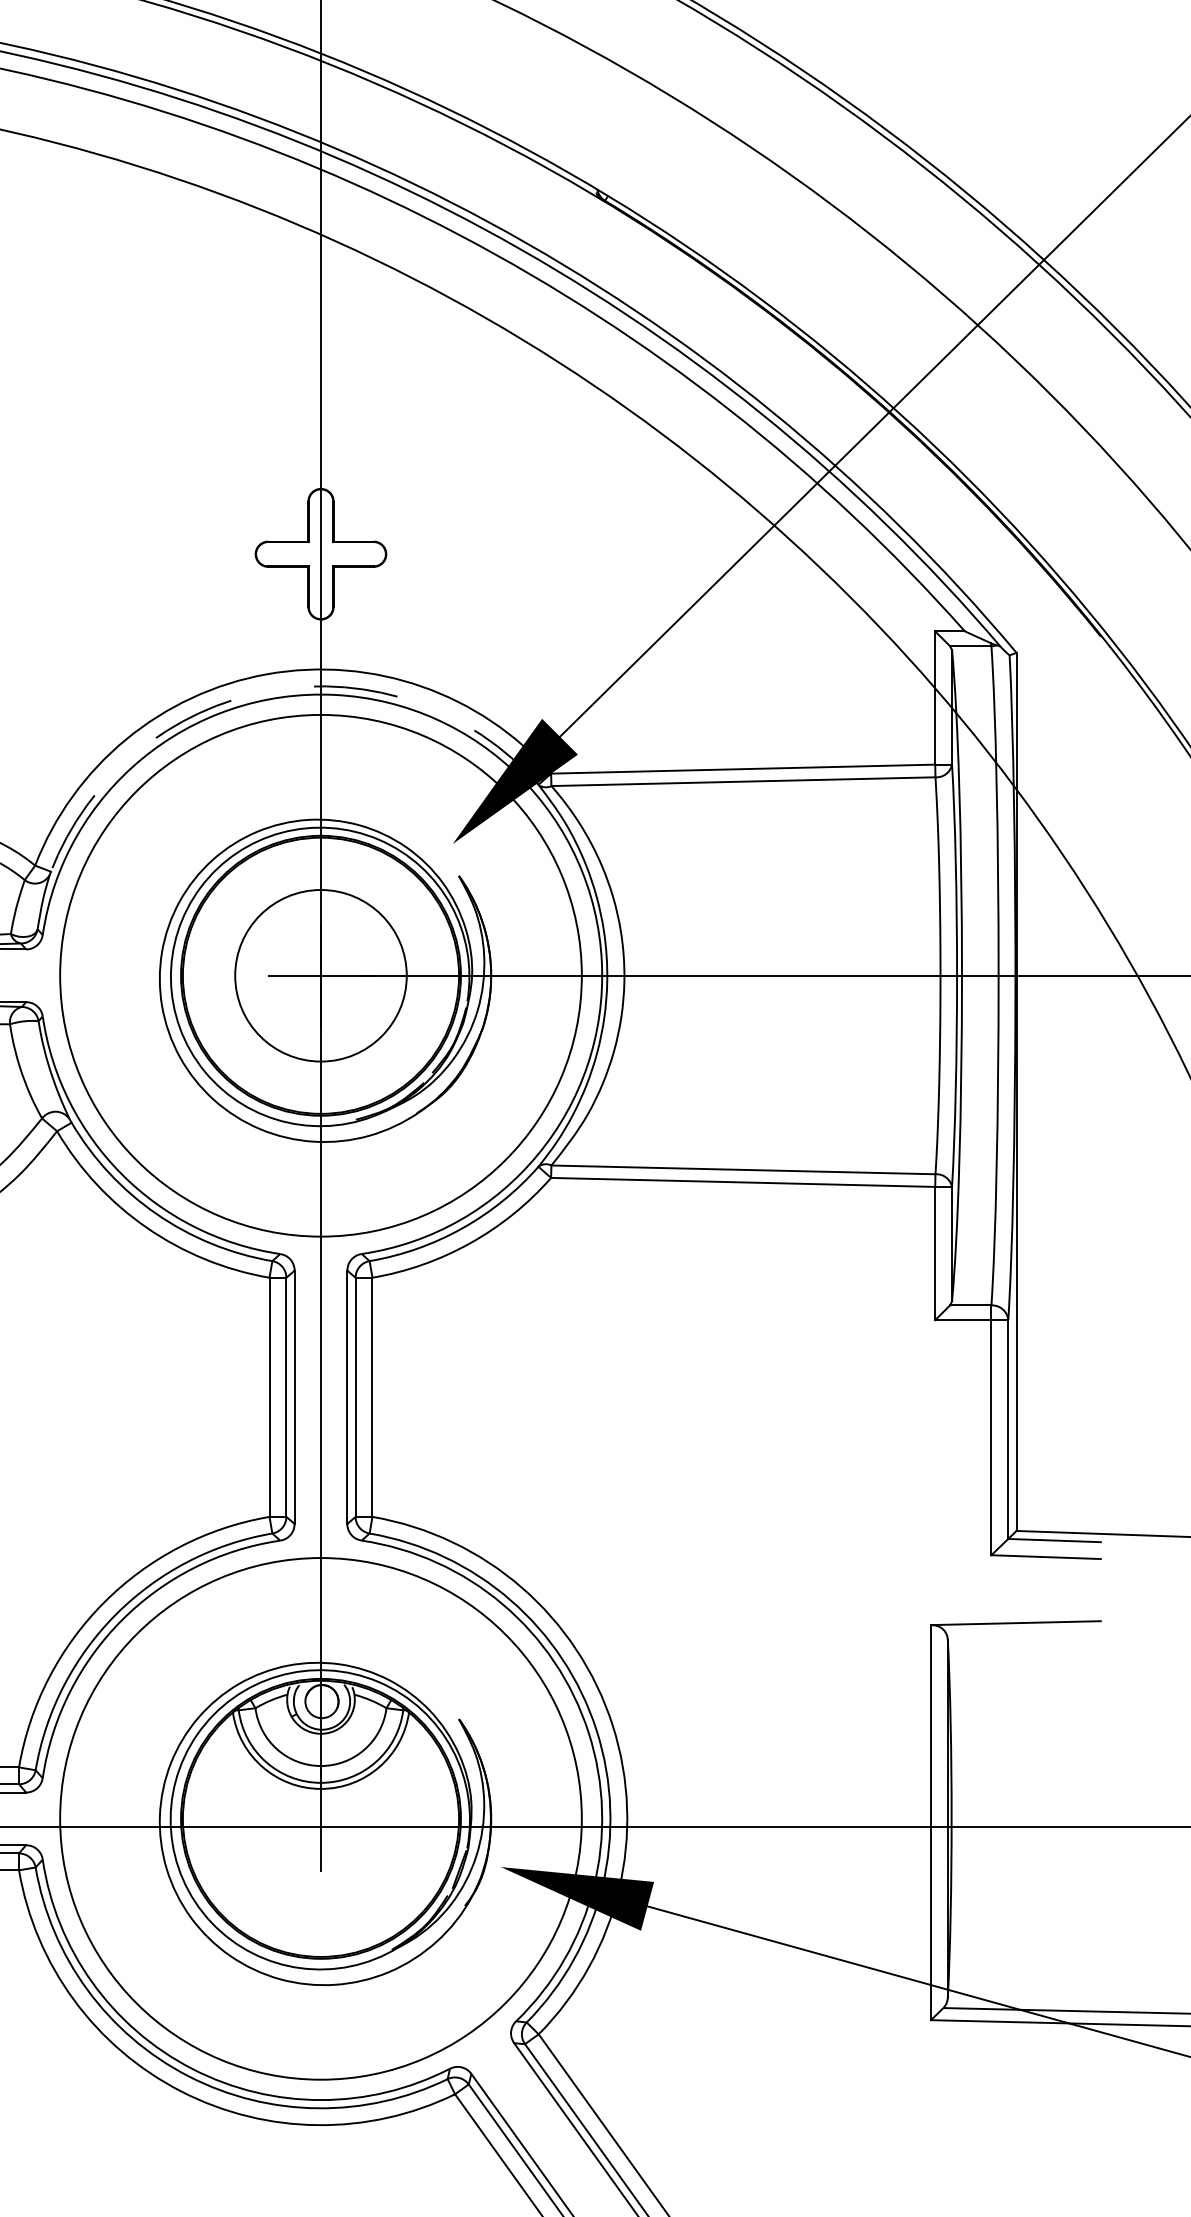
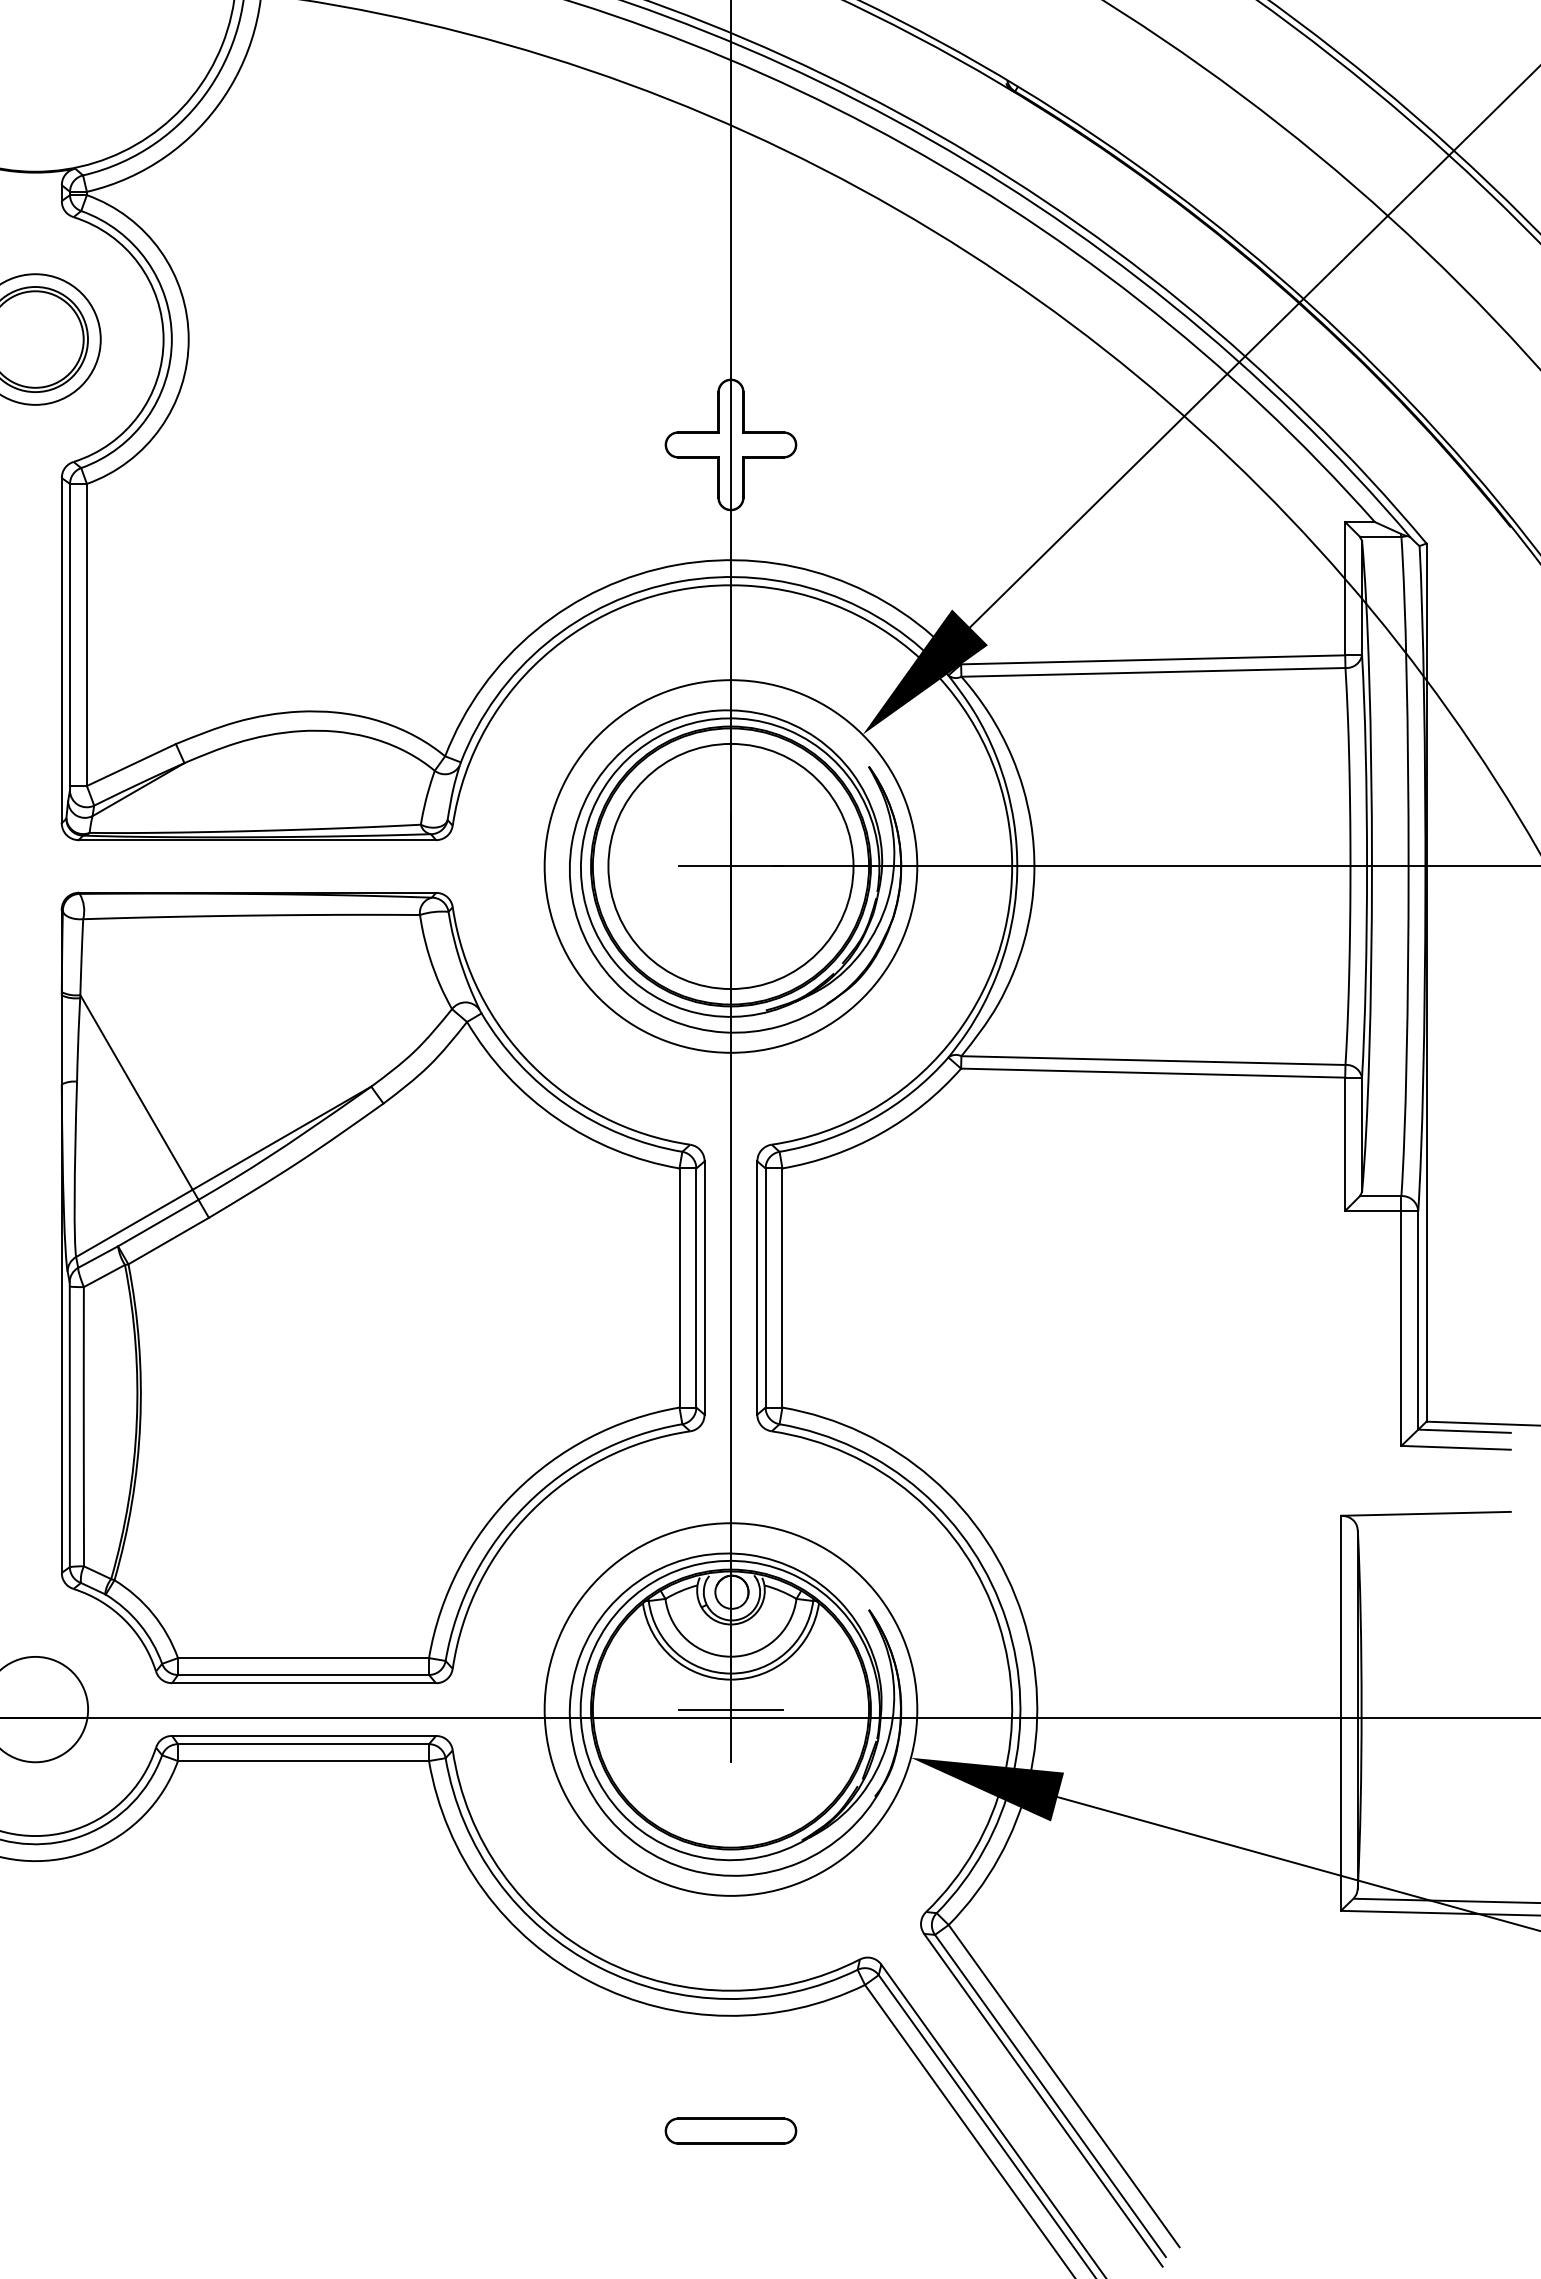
arc: (270, 690) -> (680, 581), dashed -> solid
circle: (320, 975) -> (730, 866), size x0.71
circle: (320, 975) -> (730, 866), size x1.43
circle: (320, 1818) -> (730, 1709), size x0.71
line: (320, 1818) -> (730, 1709), added

